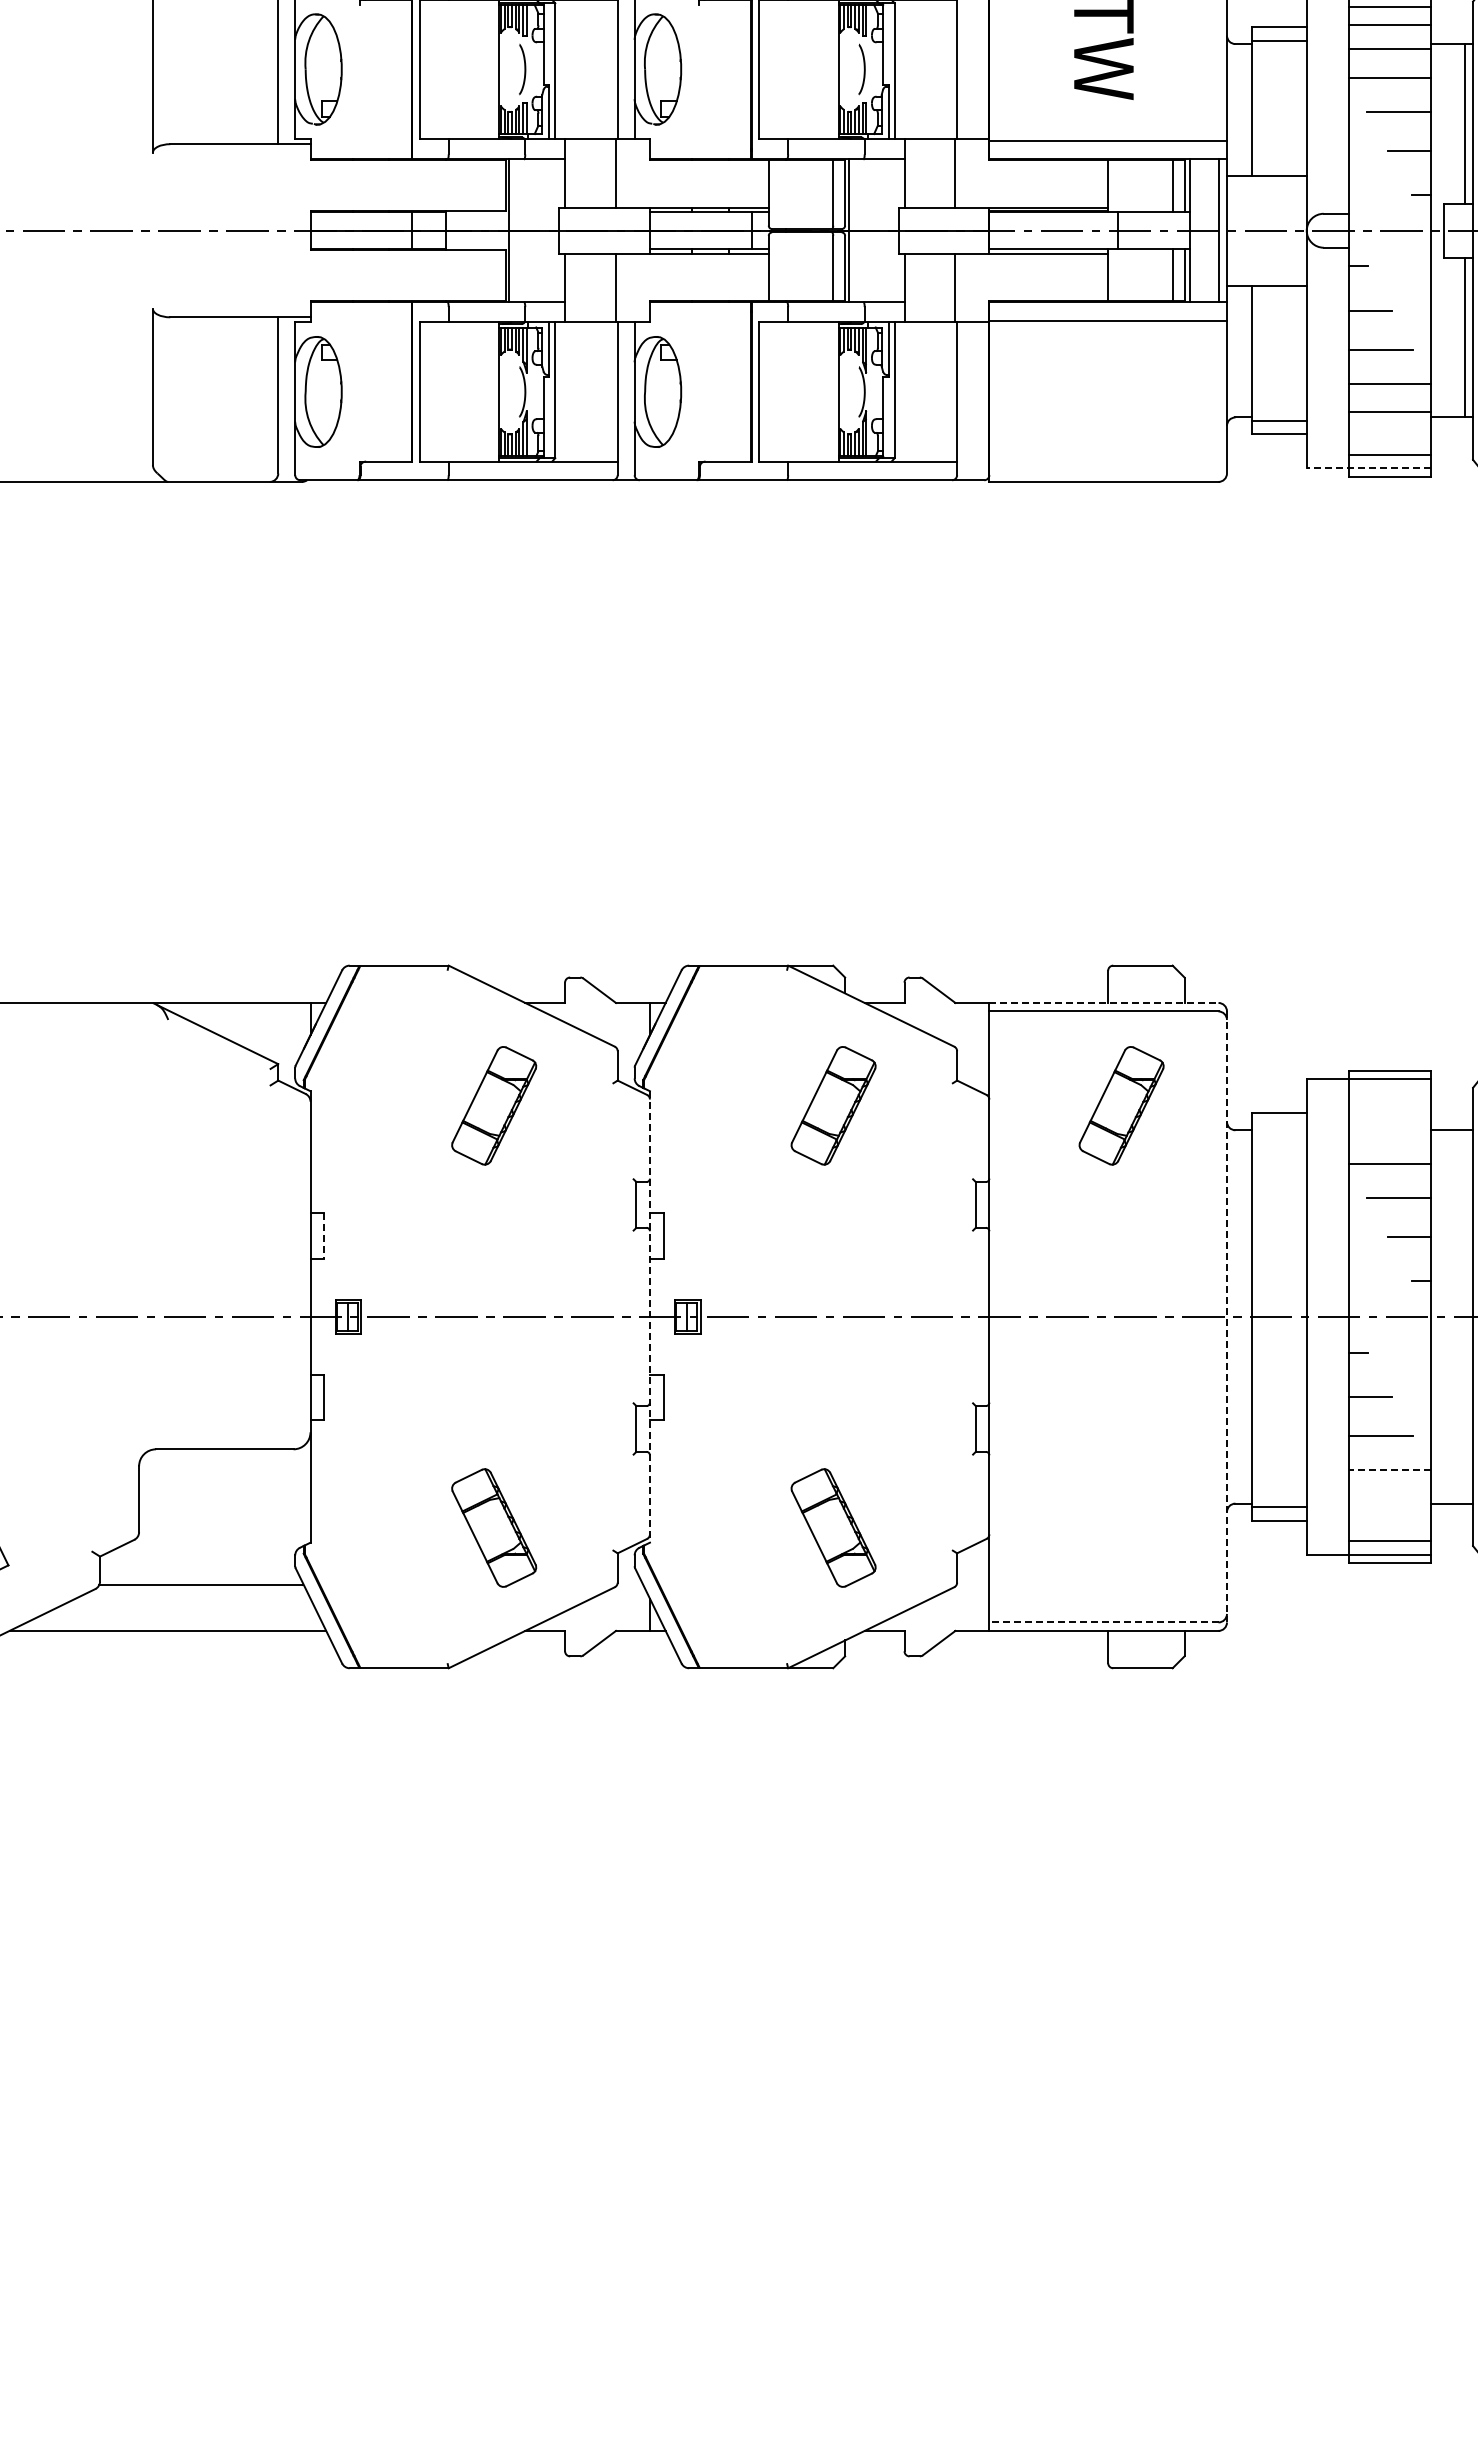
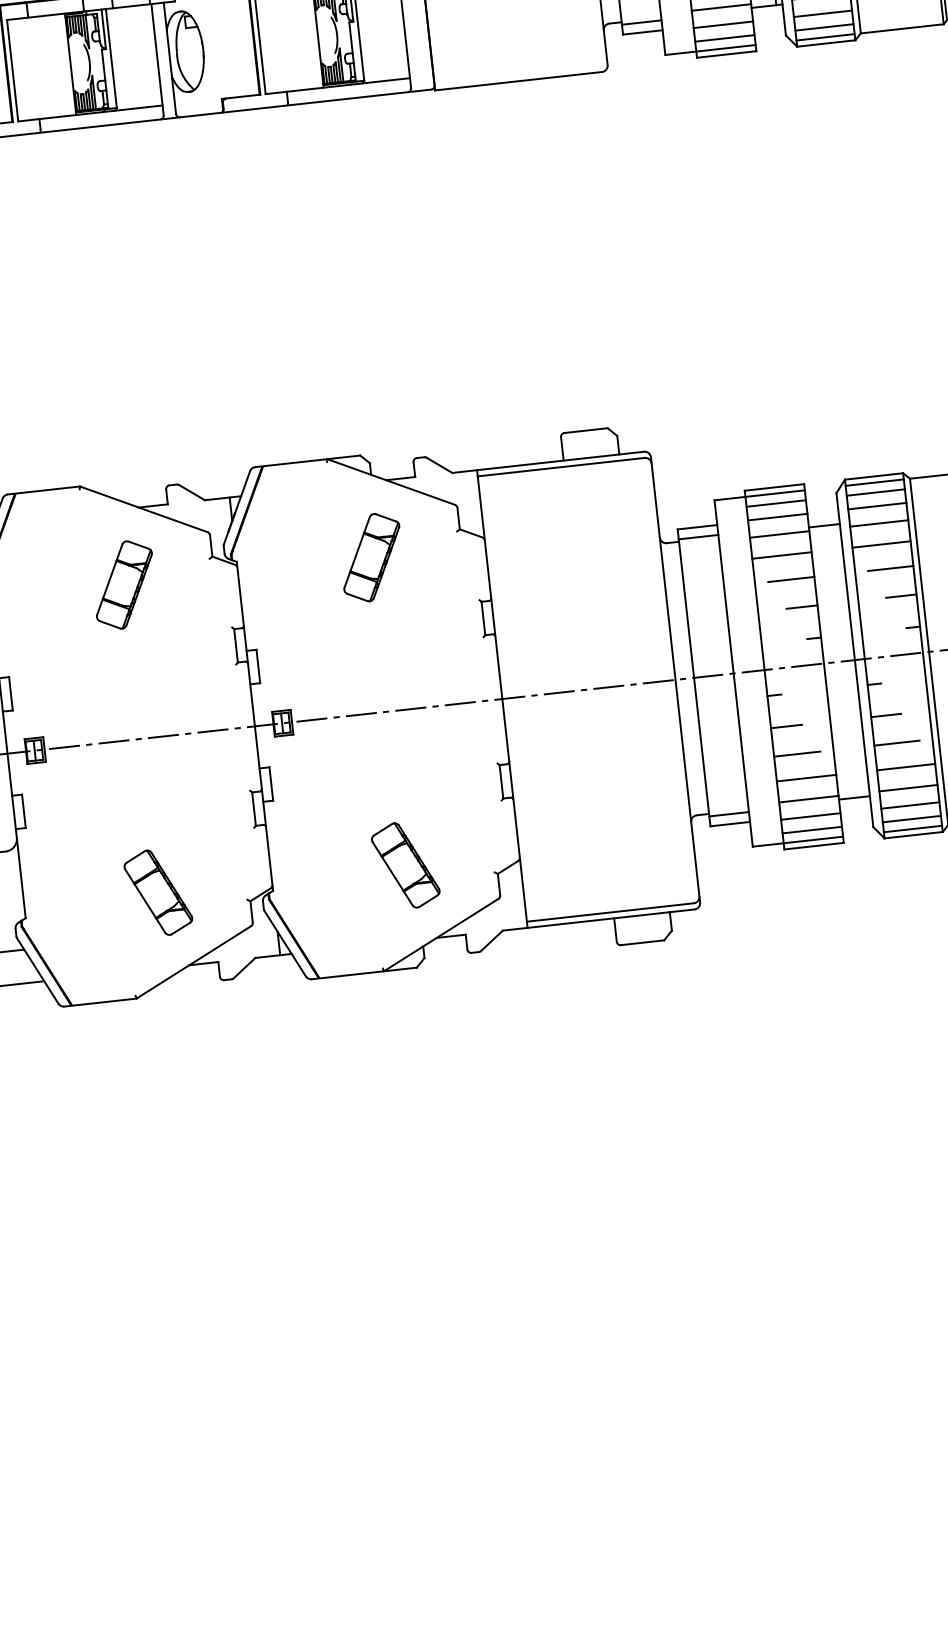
line: (1389, 436) -> (723, 25), added
line: (1368, 468) -> (710, 50), dashed -> solid
line: (1103, 1002) -> (560, 460), dashed -> solid
line: (1389, 1092) -> (775, 503), added
part: (1121, 1105) -> (581, 534), removed
line: (1389, 1111) -> (777, 517), added
line: (1279, 1126) -> (698, 536), added
line: (1389, 1135) -> (779, 534), added
line: (324, 1236) -> (11, 693), dashed -> solid
line: (649, 1316) -> (254, 726), dashed -> solid
line: (1226, 1317) -> (675, 680), dashed -> solid
line: (1389, 1469) -> (806, 778), dashed -> solid
line: (1389, 1498) -> (808, 799), added
line: (1389, 1522) -> (810, 816), added
line: (1103, 1622) -> (610, 912), dashed -> solid

